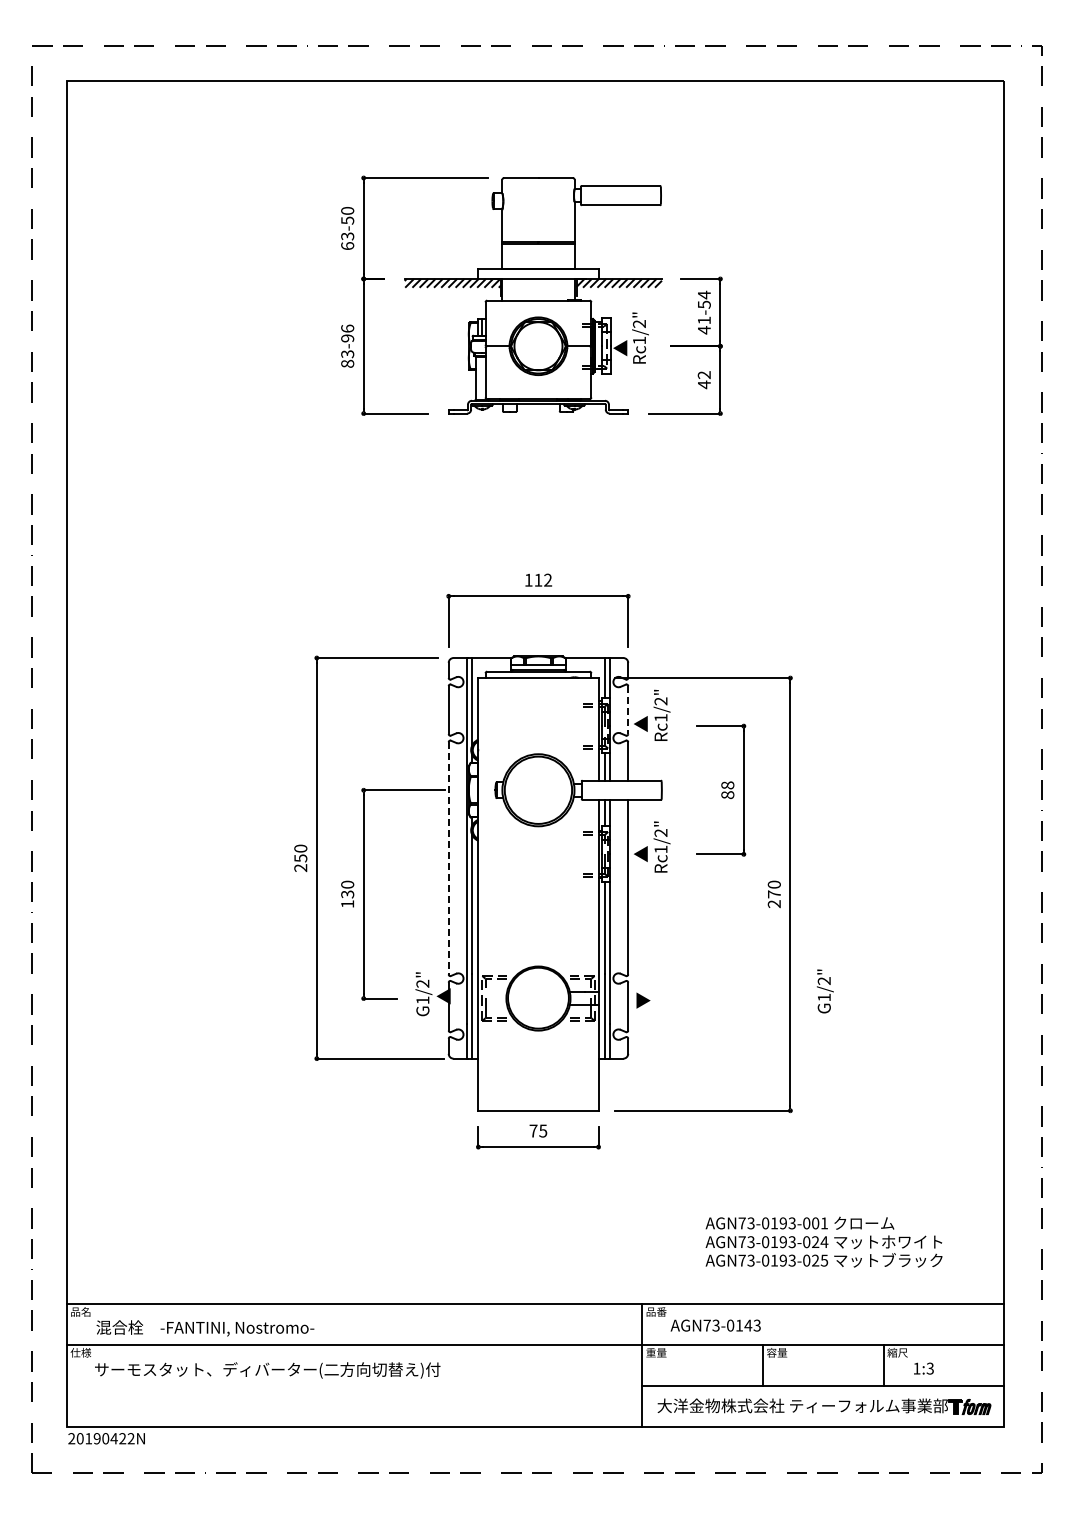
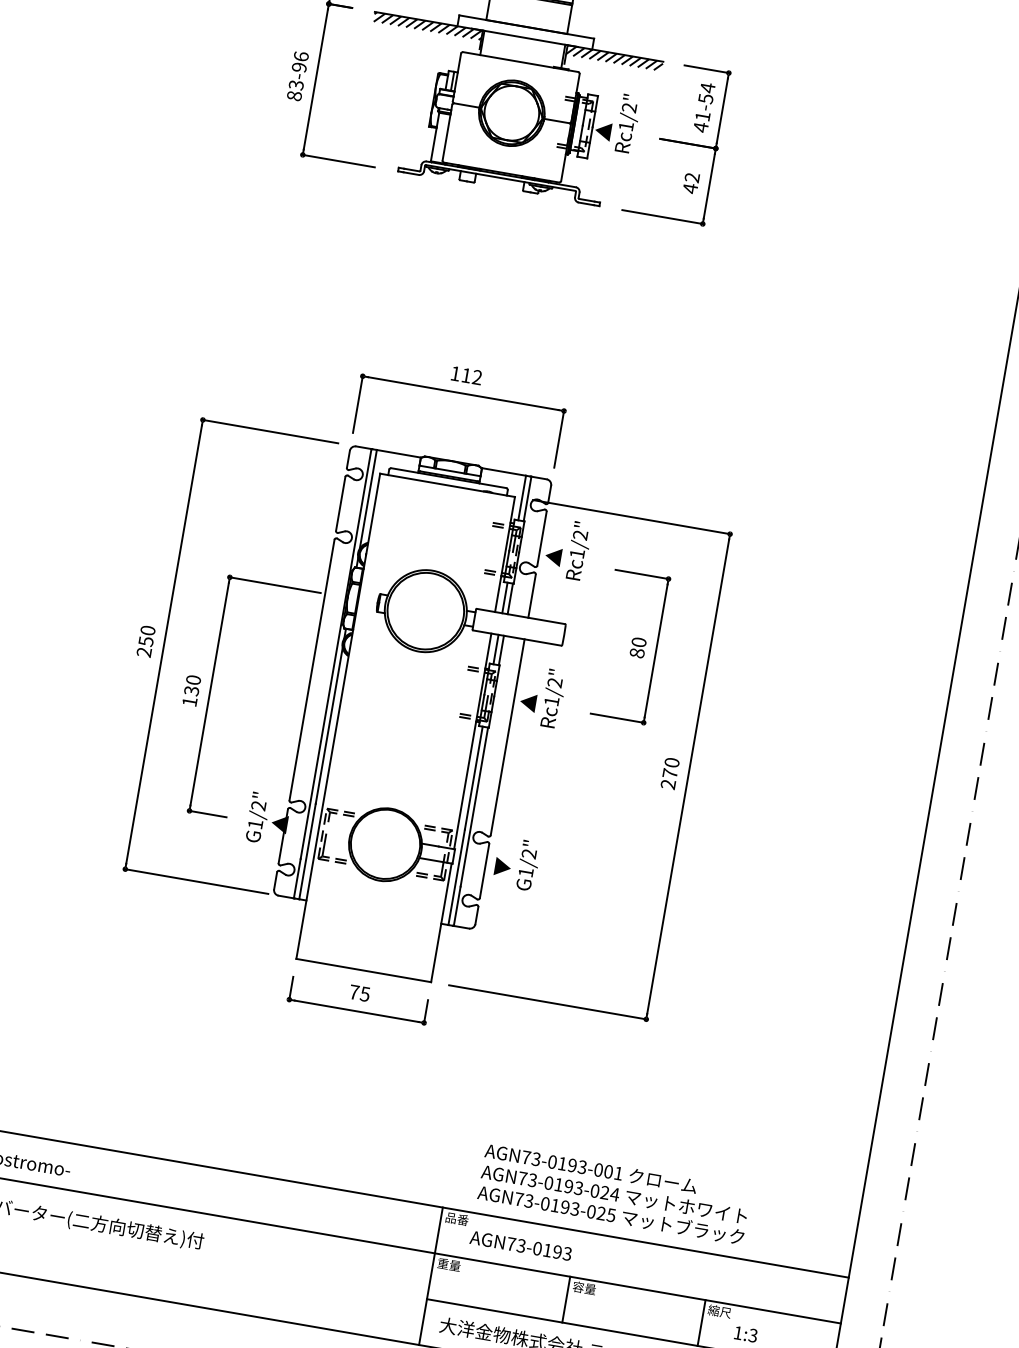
line: (628, 710) -> (542, 539), dashed -> solid
text: (727, 785) -> (638, 642), 88 -> 80
line: (448, 858) -> (311, 670), dashed -> solid
text: (825, 991) -> (528, 865), moved
text: (823, 1241) -> (613, 1193), moved
text: (748, 1325) -> (557, 1252), AGN73-0143 -> AGN73-0193

